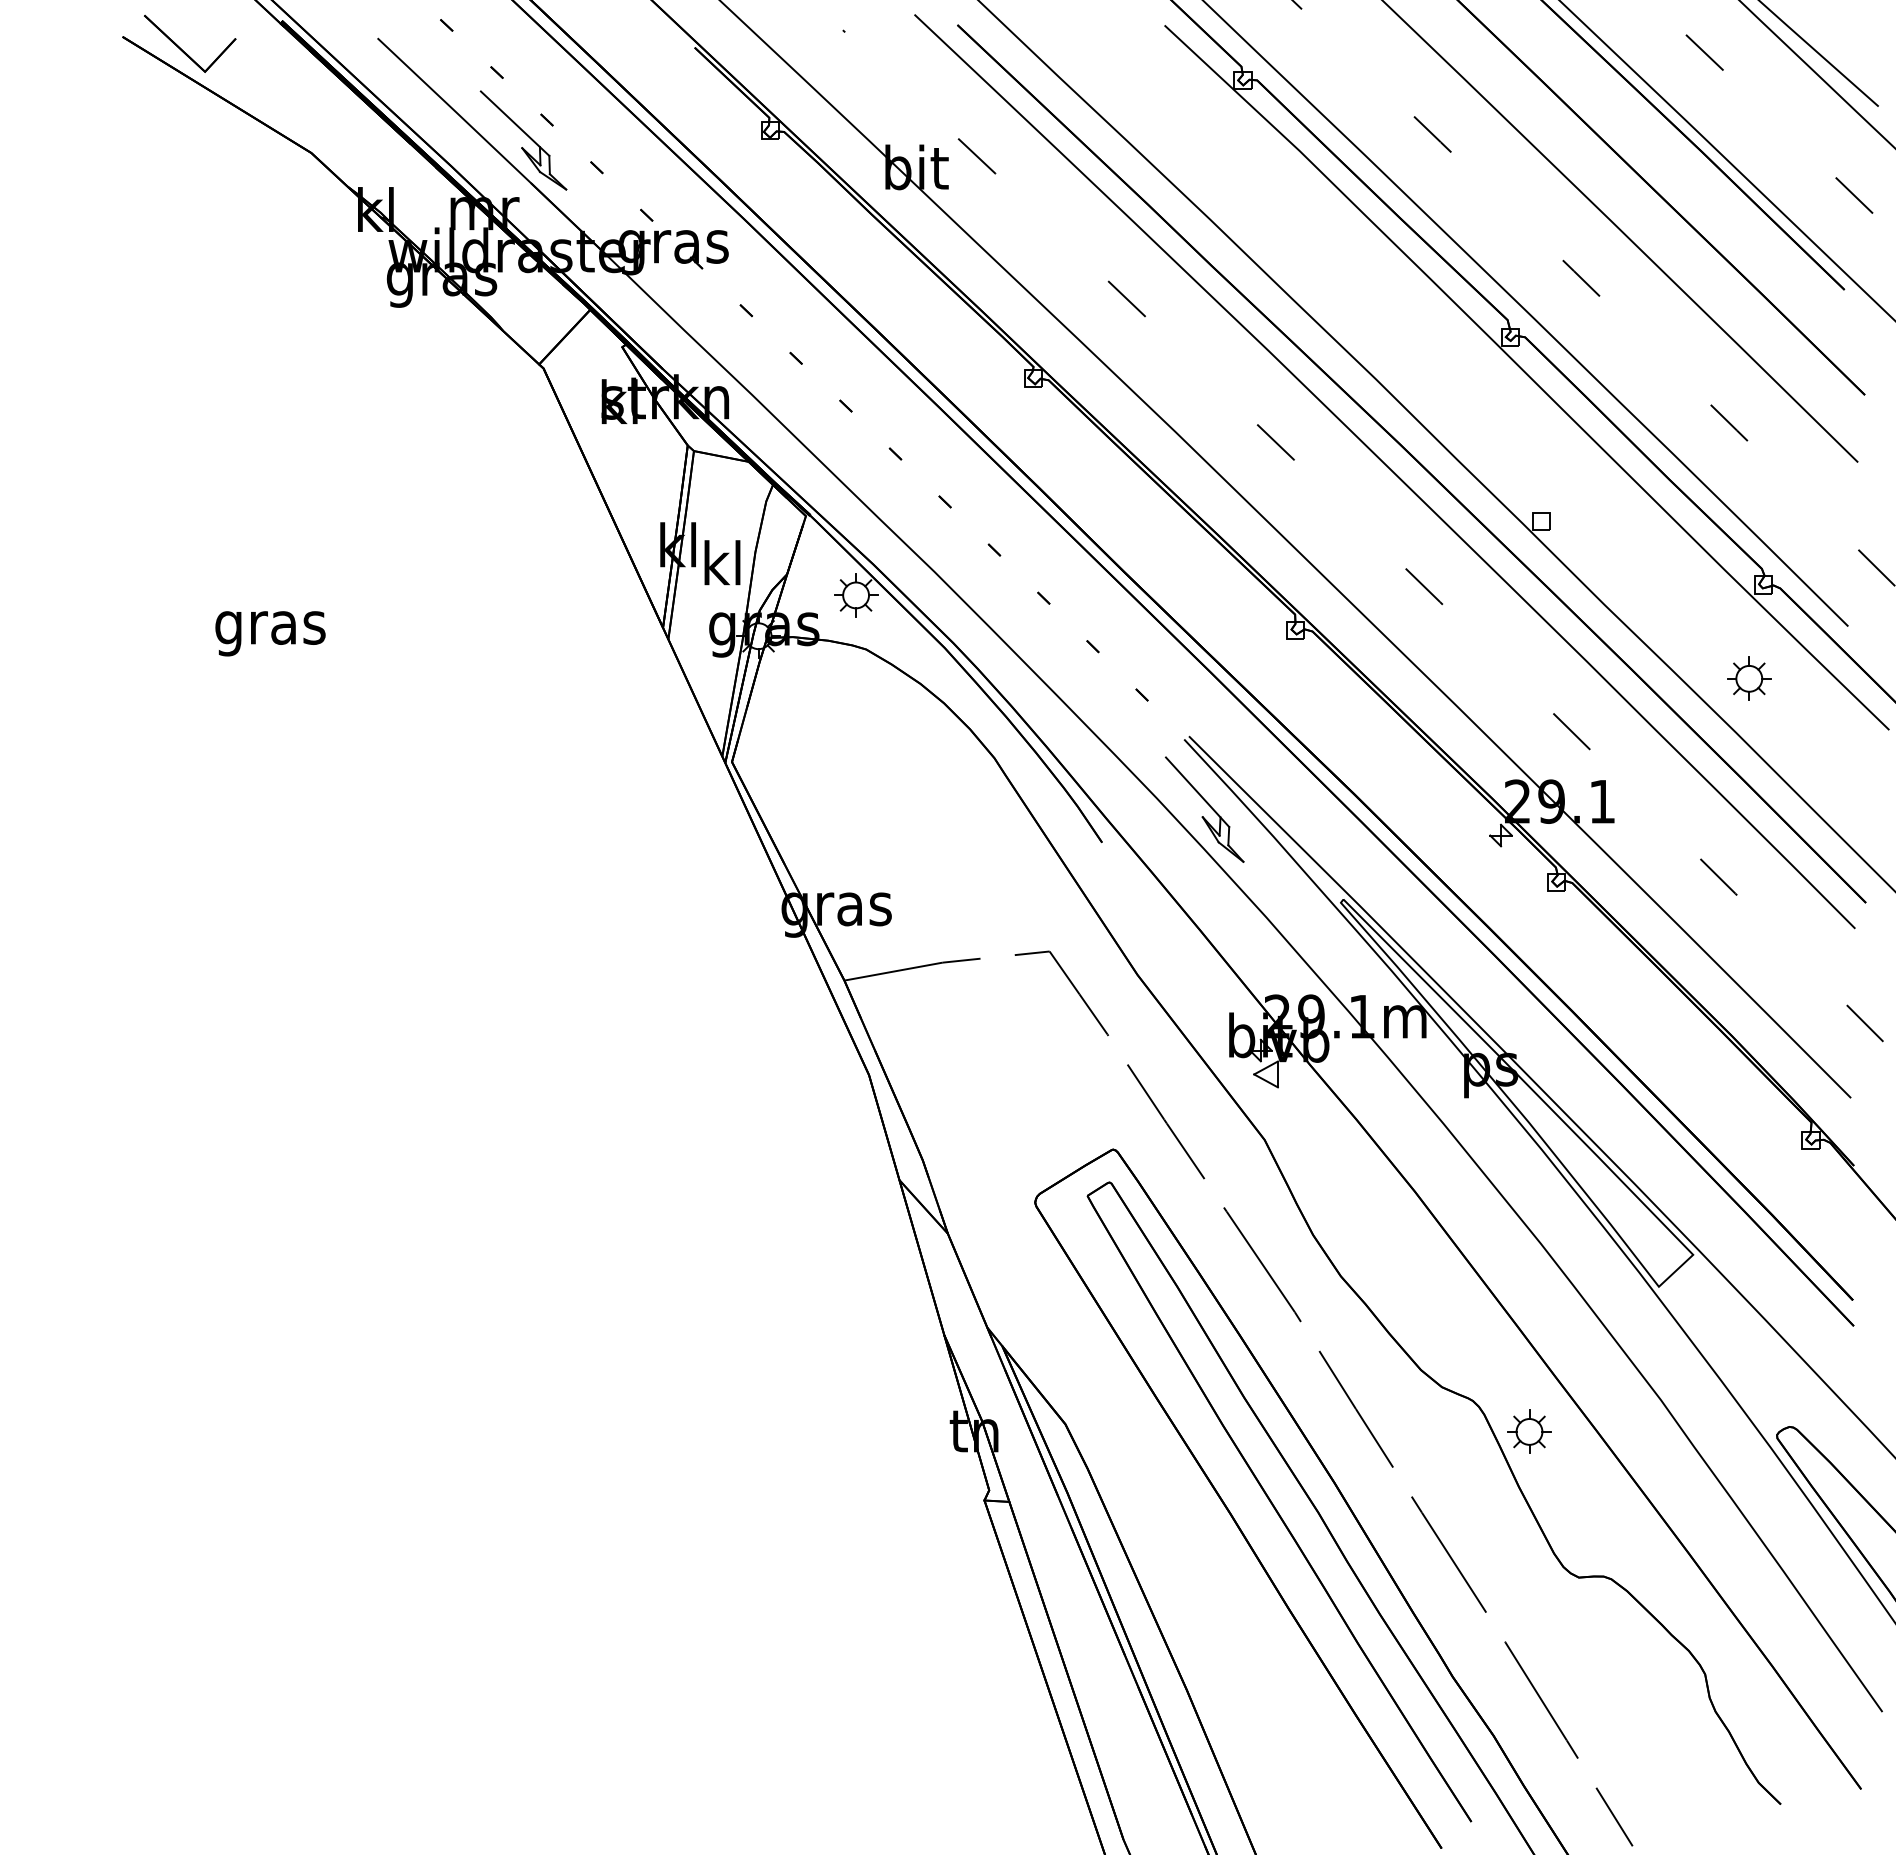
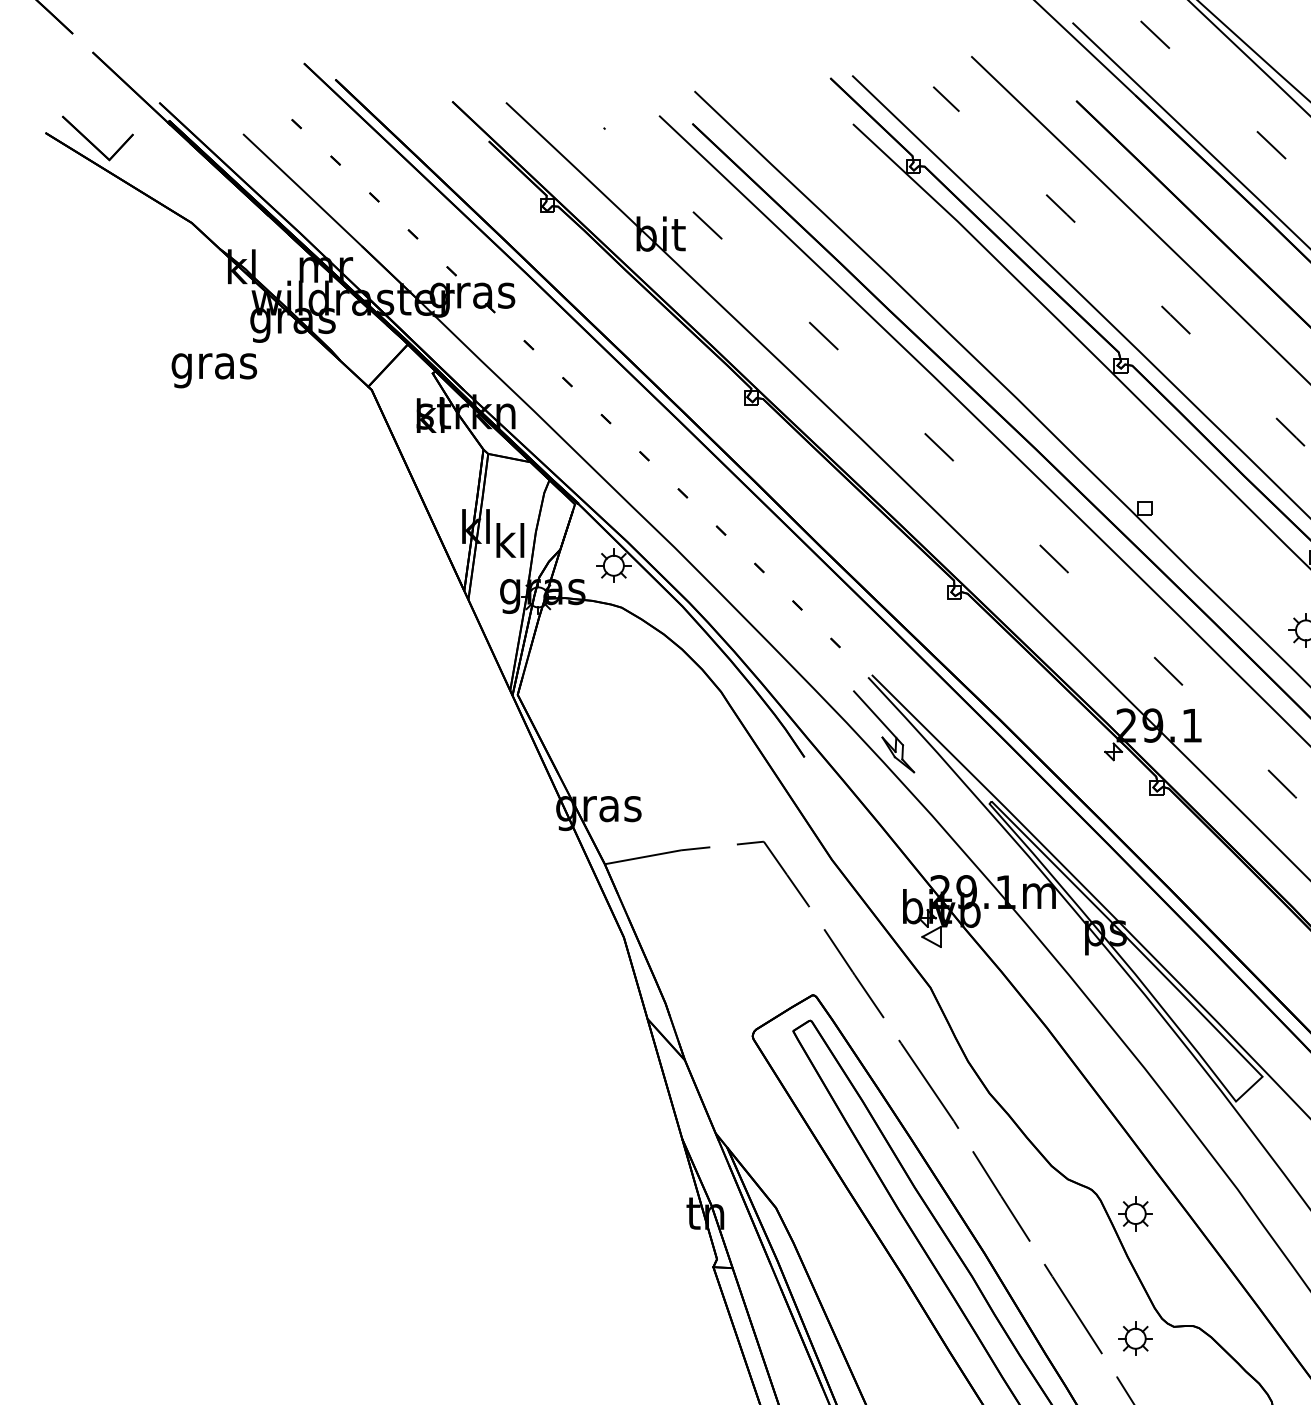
part: (523, 140) -> (356, 213), removed
text: (270, 633) -> (214, 370), moved
part: (1529, 1592) -> (1135, 1338), added

